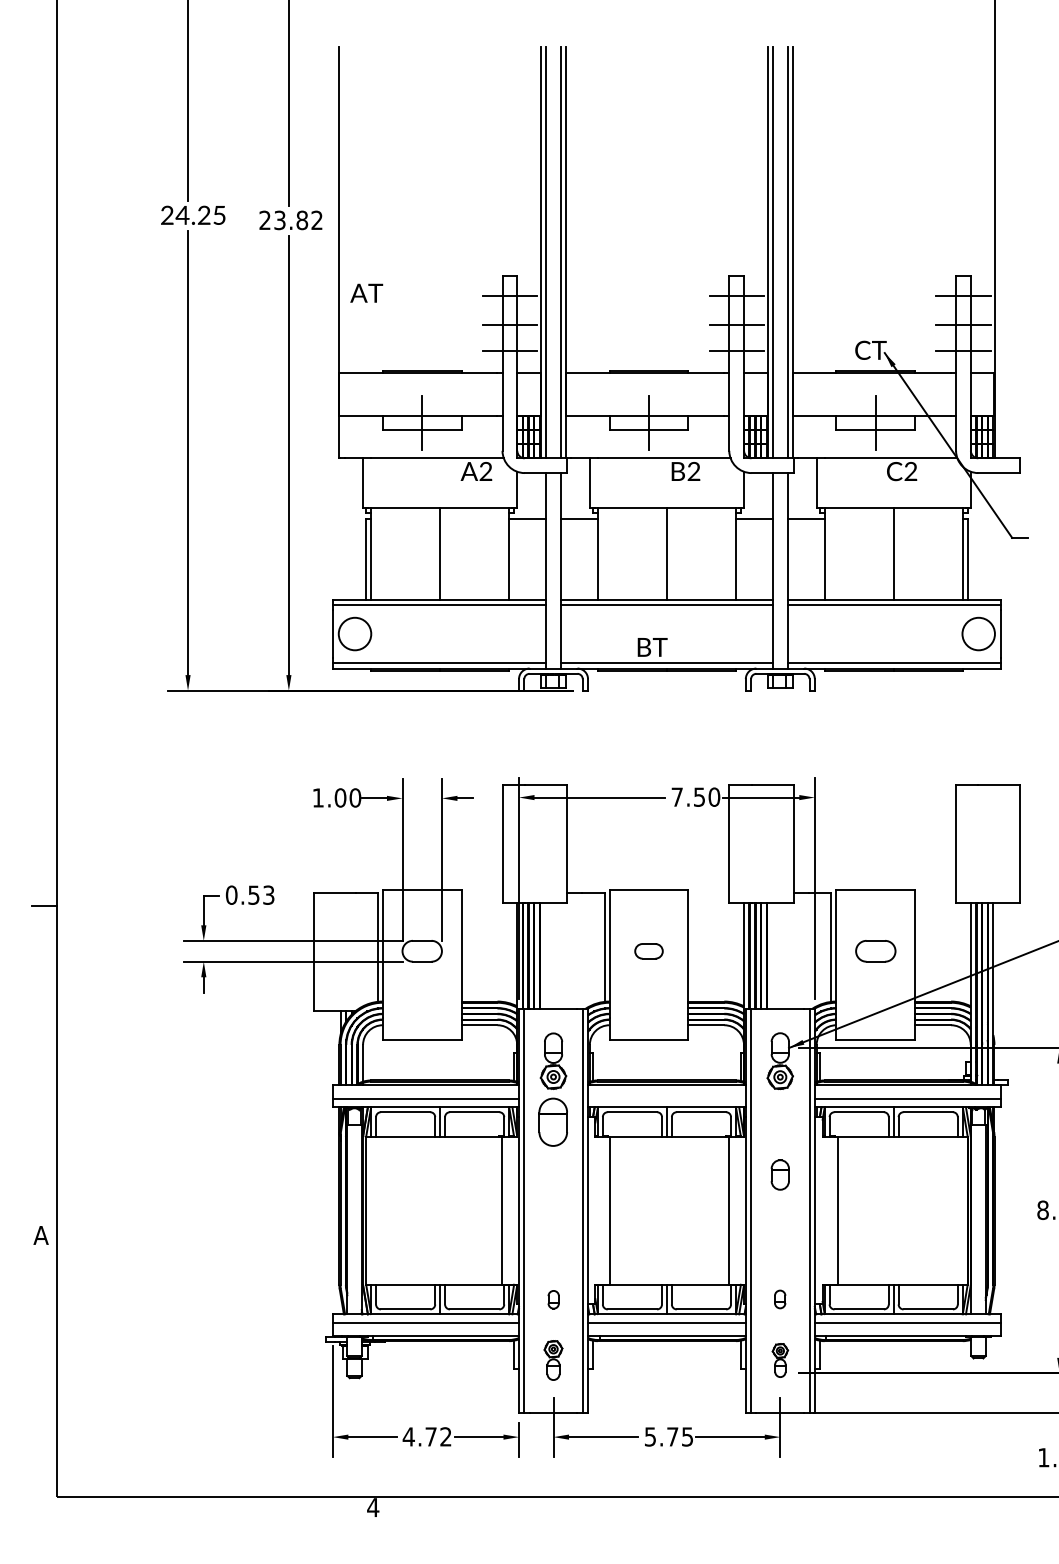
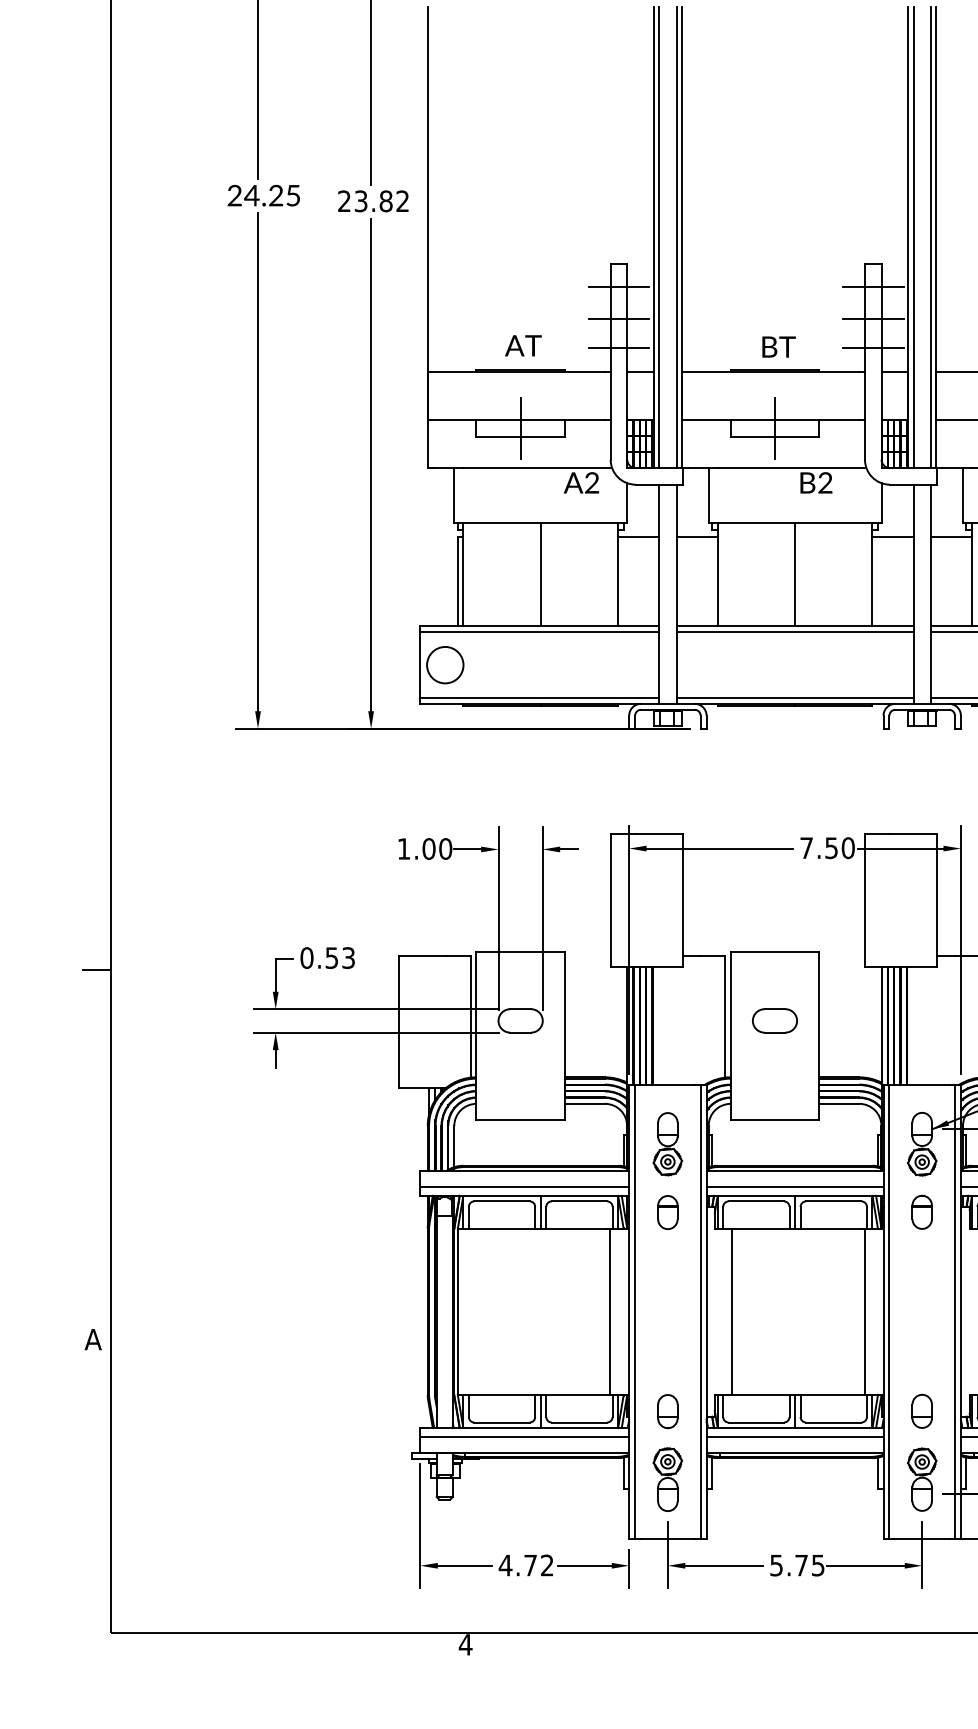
text: (366, 292) -> (523, 344), moved
text: (652, 647) -> (778, 347), moved
part: (648, 951) -> (774, 1021), size x1.43
line: (666, 1099) -> (794, 1187), added
part: (553, 1121) -> (667, 1211), size x0.62
part: (779, 1174) -> (921, 1211), moved
part: (553, 1299) -> (667, 1411), size x1.67
part: (779, 1299) -> (921, 1411), size x1.67
part: (553, 1360) -> (667, 1479), size x1.43
part: (780, 1360) -> (922, 1479), size x1.67

